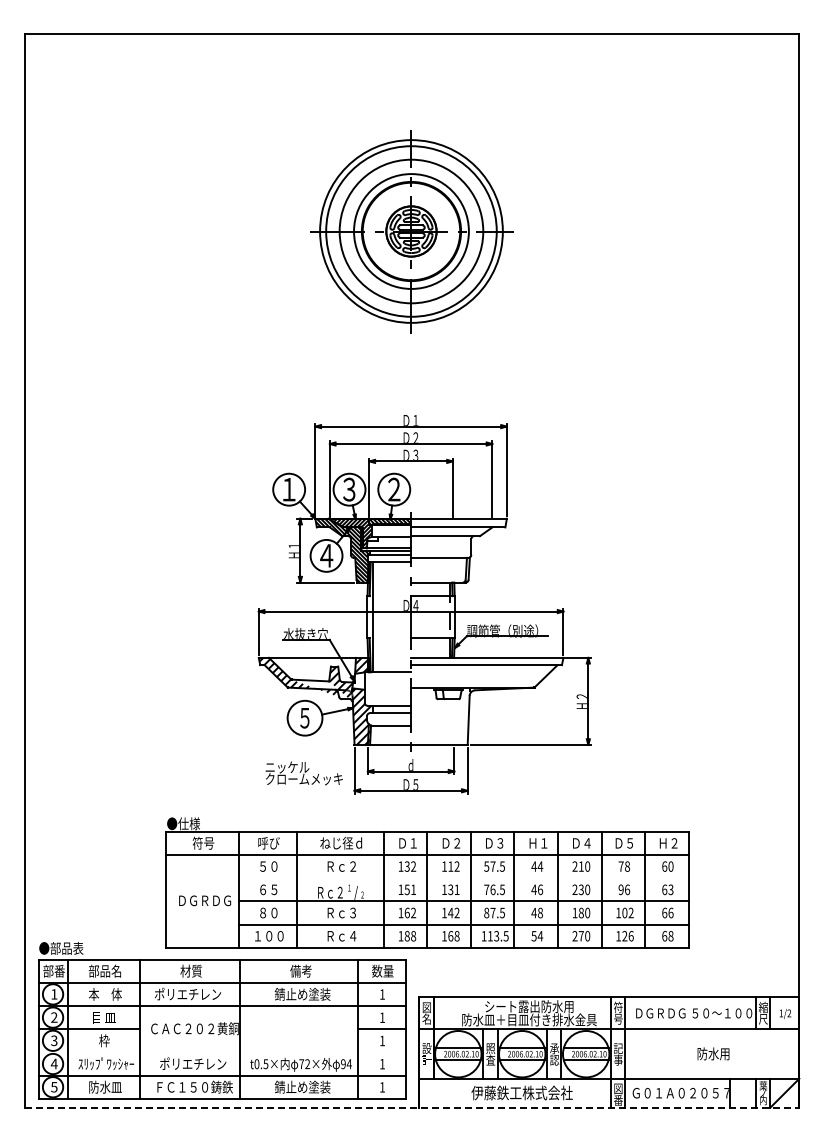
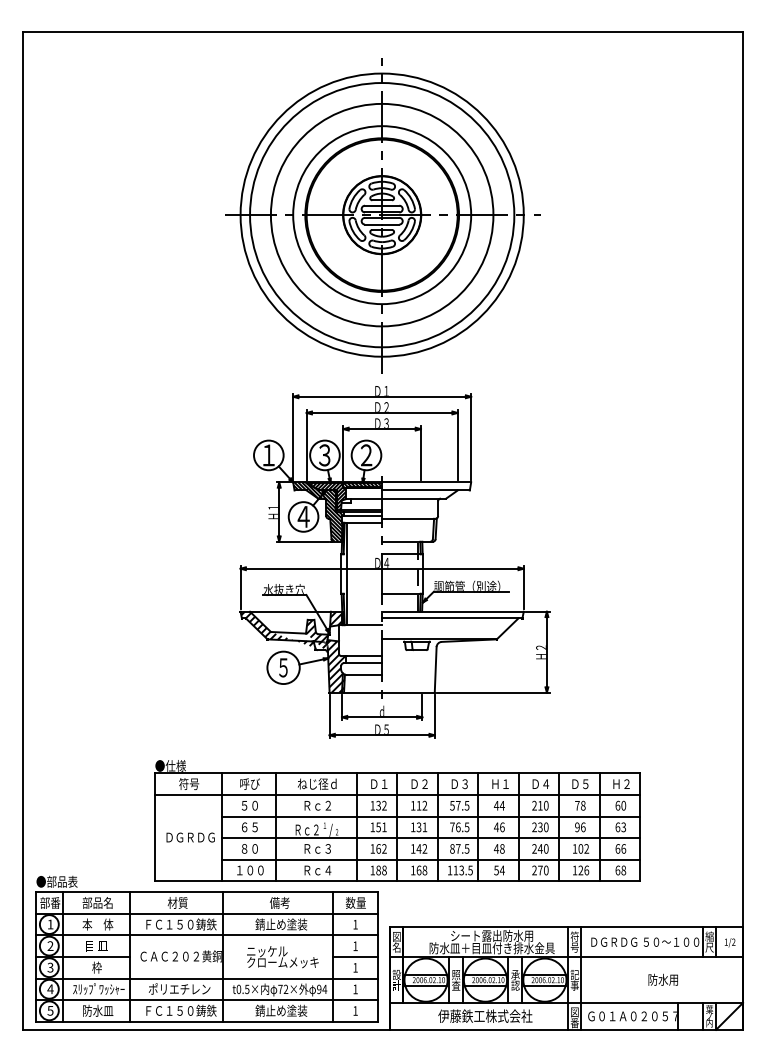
part: (411, 231) -> (382, 215), size x1.67
text: (303, 773) -> (282, 957), moved
line: (463, 878) -> (430, 816), added
text: (578, 912) -> (537, 848), 180 -> 240
text: (193, 993) -> (179, 923), ポリエチレン -> ＦＣ１５０鋳鉄
line: (222, 1052) -> (206, 978), added
line: (412, 1107) -> (383, 1029), dashed -> solid

